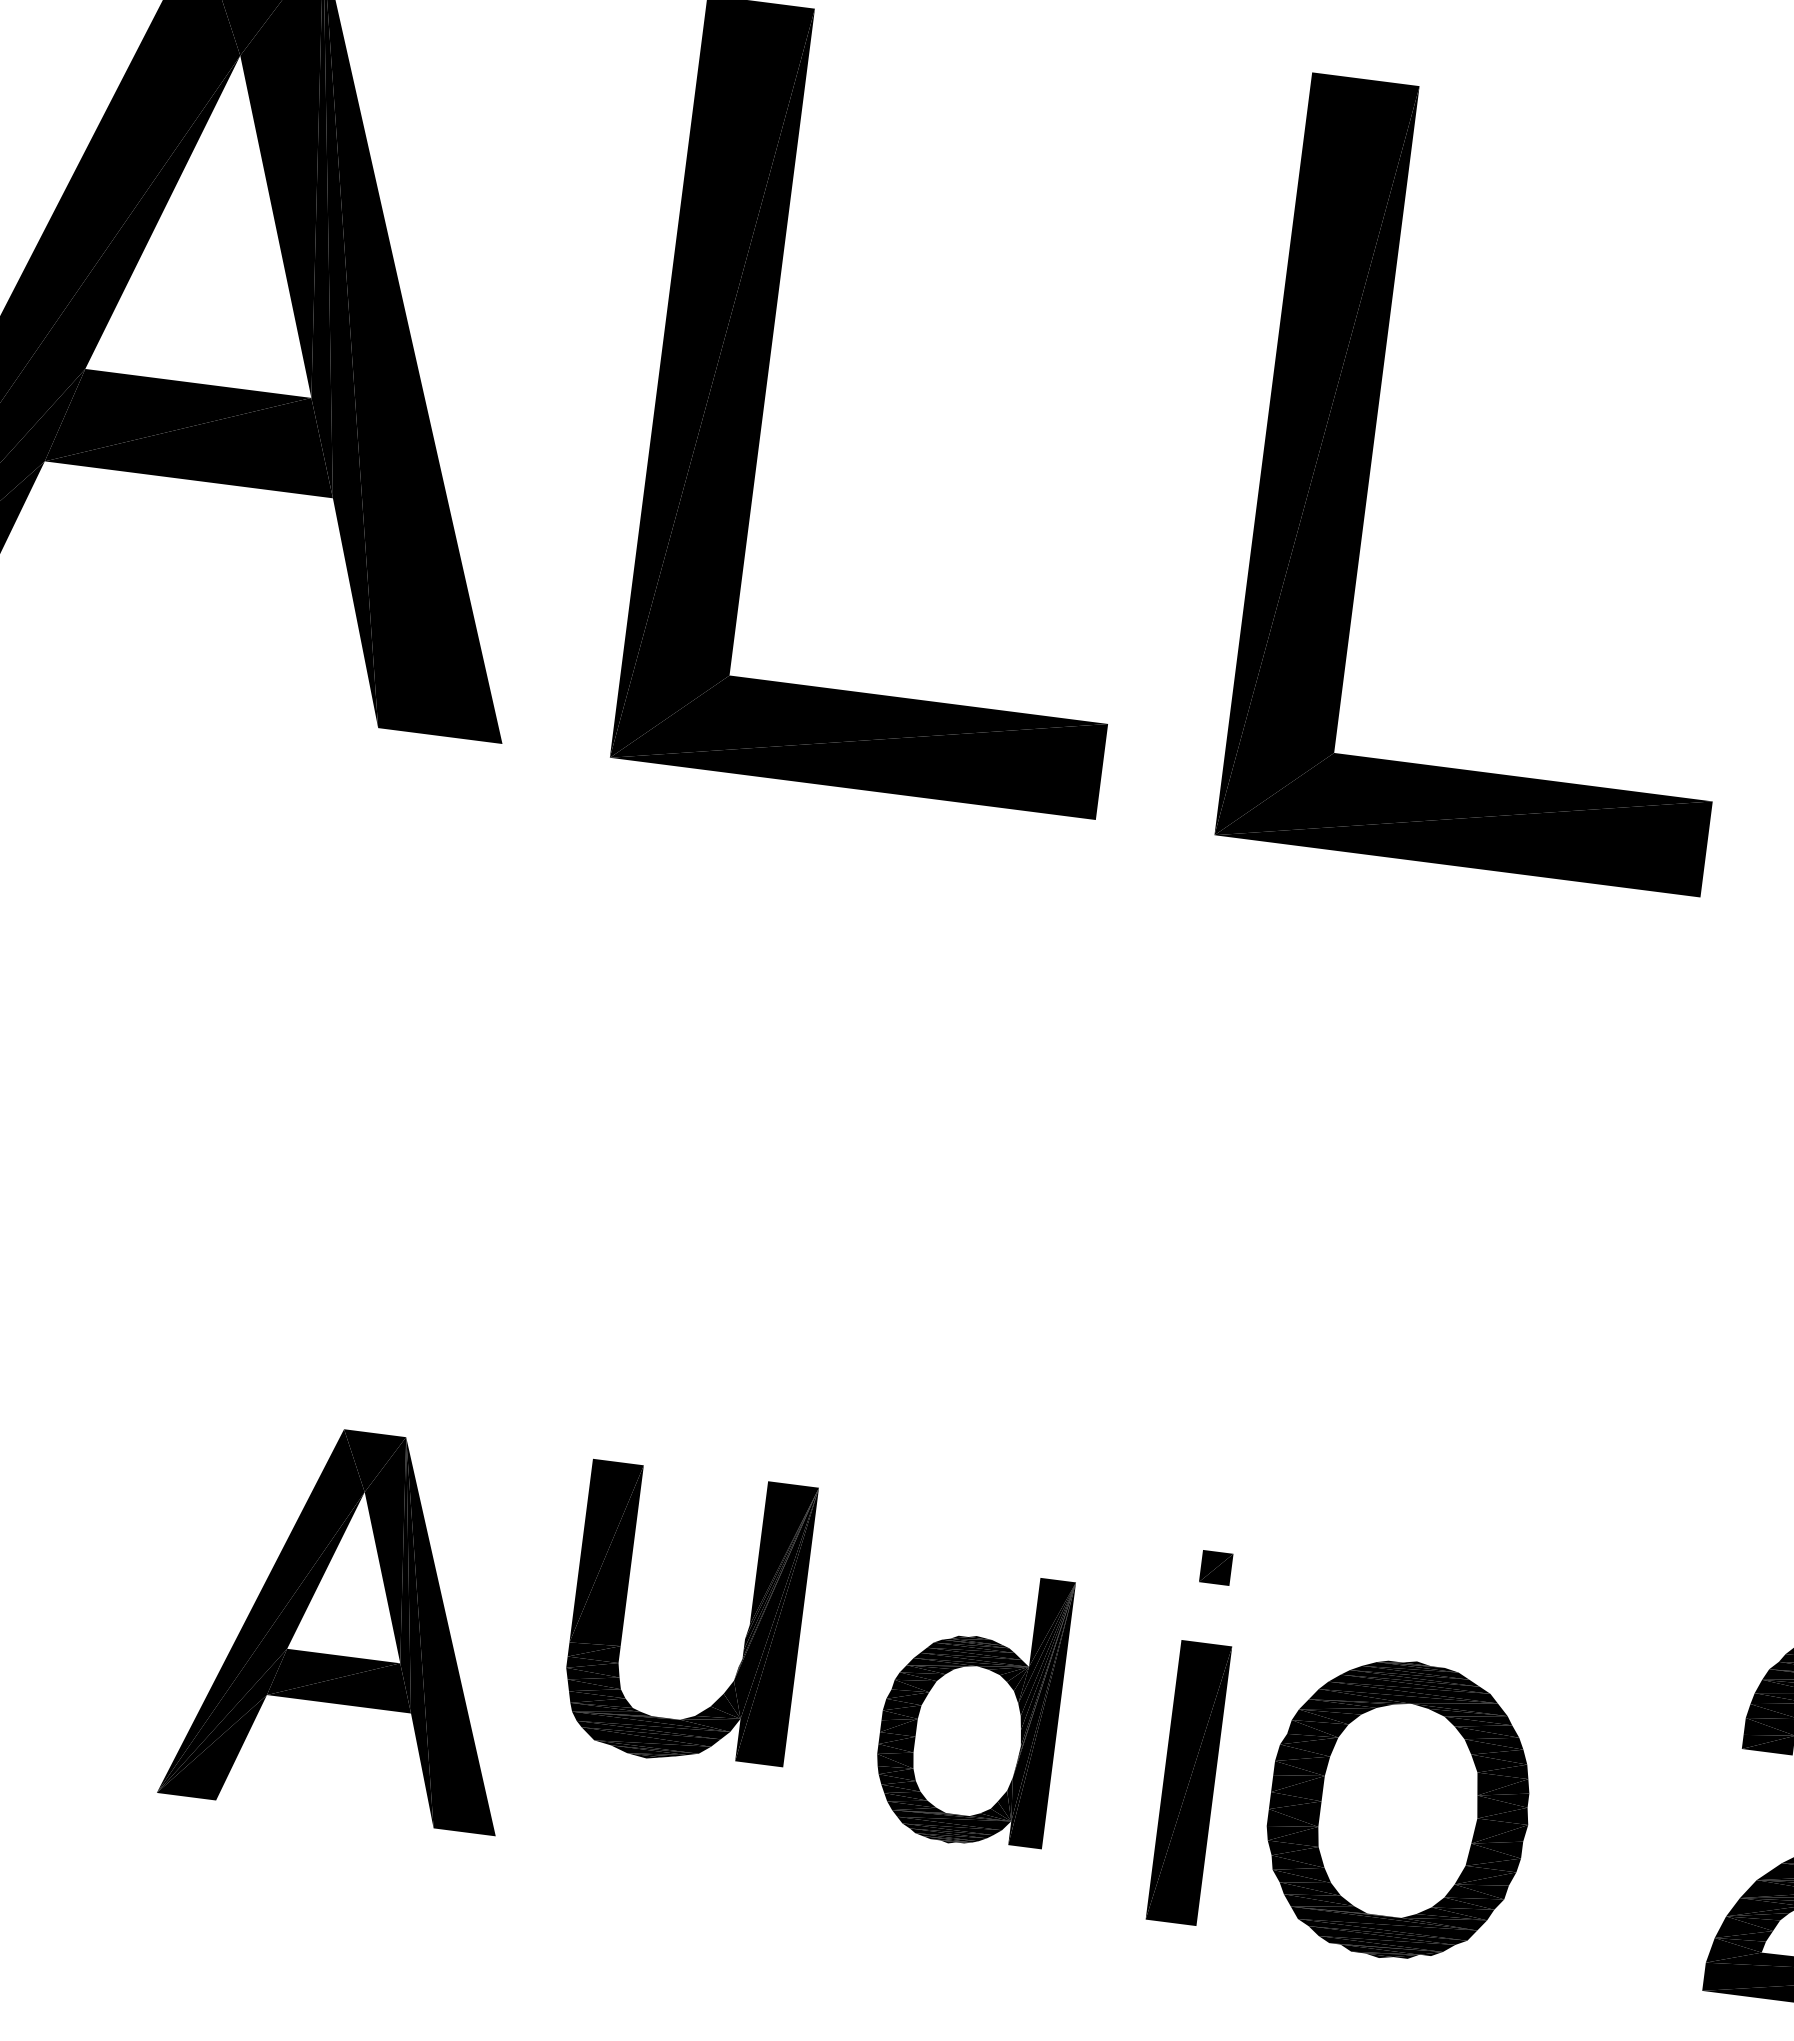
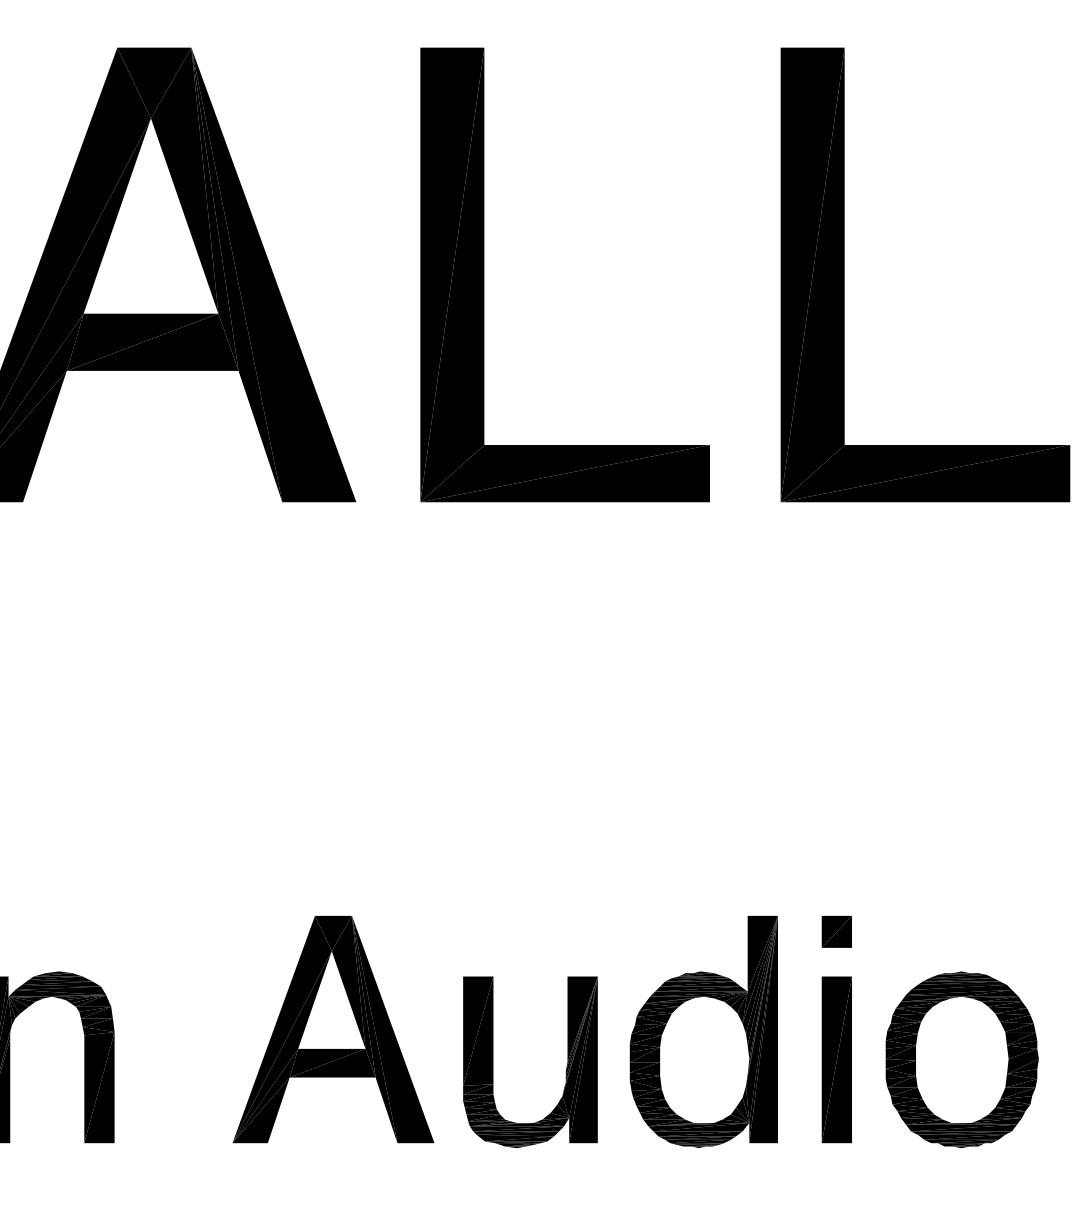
part: (1215, 1567) -> (836, 931), size x1.67
part: (744, 1640) -> (565, 1071), moved
part: (971, 1706) -> (703, 1031), size x1.43

